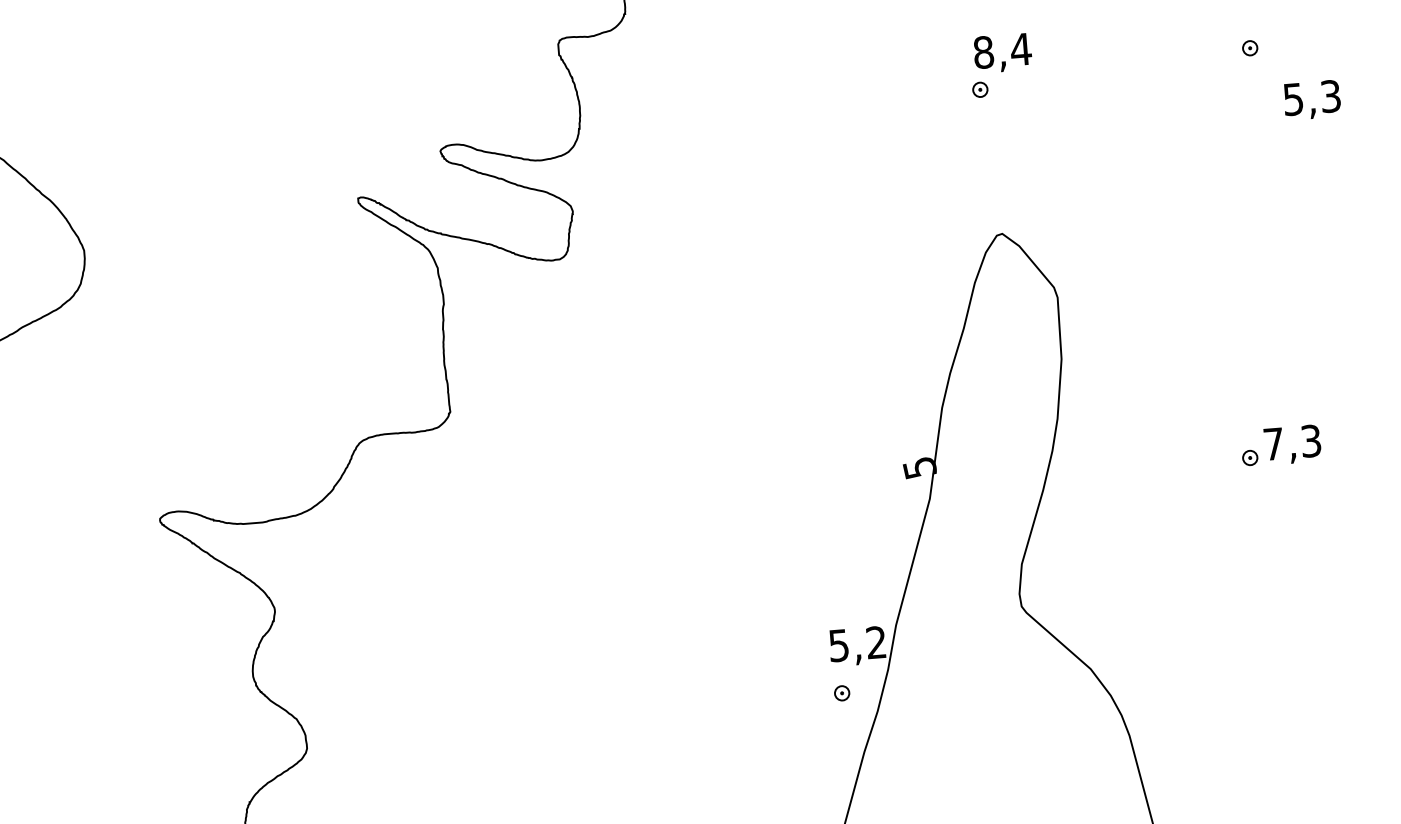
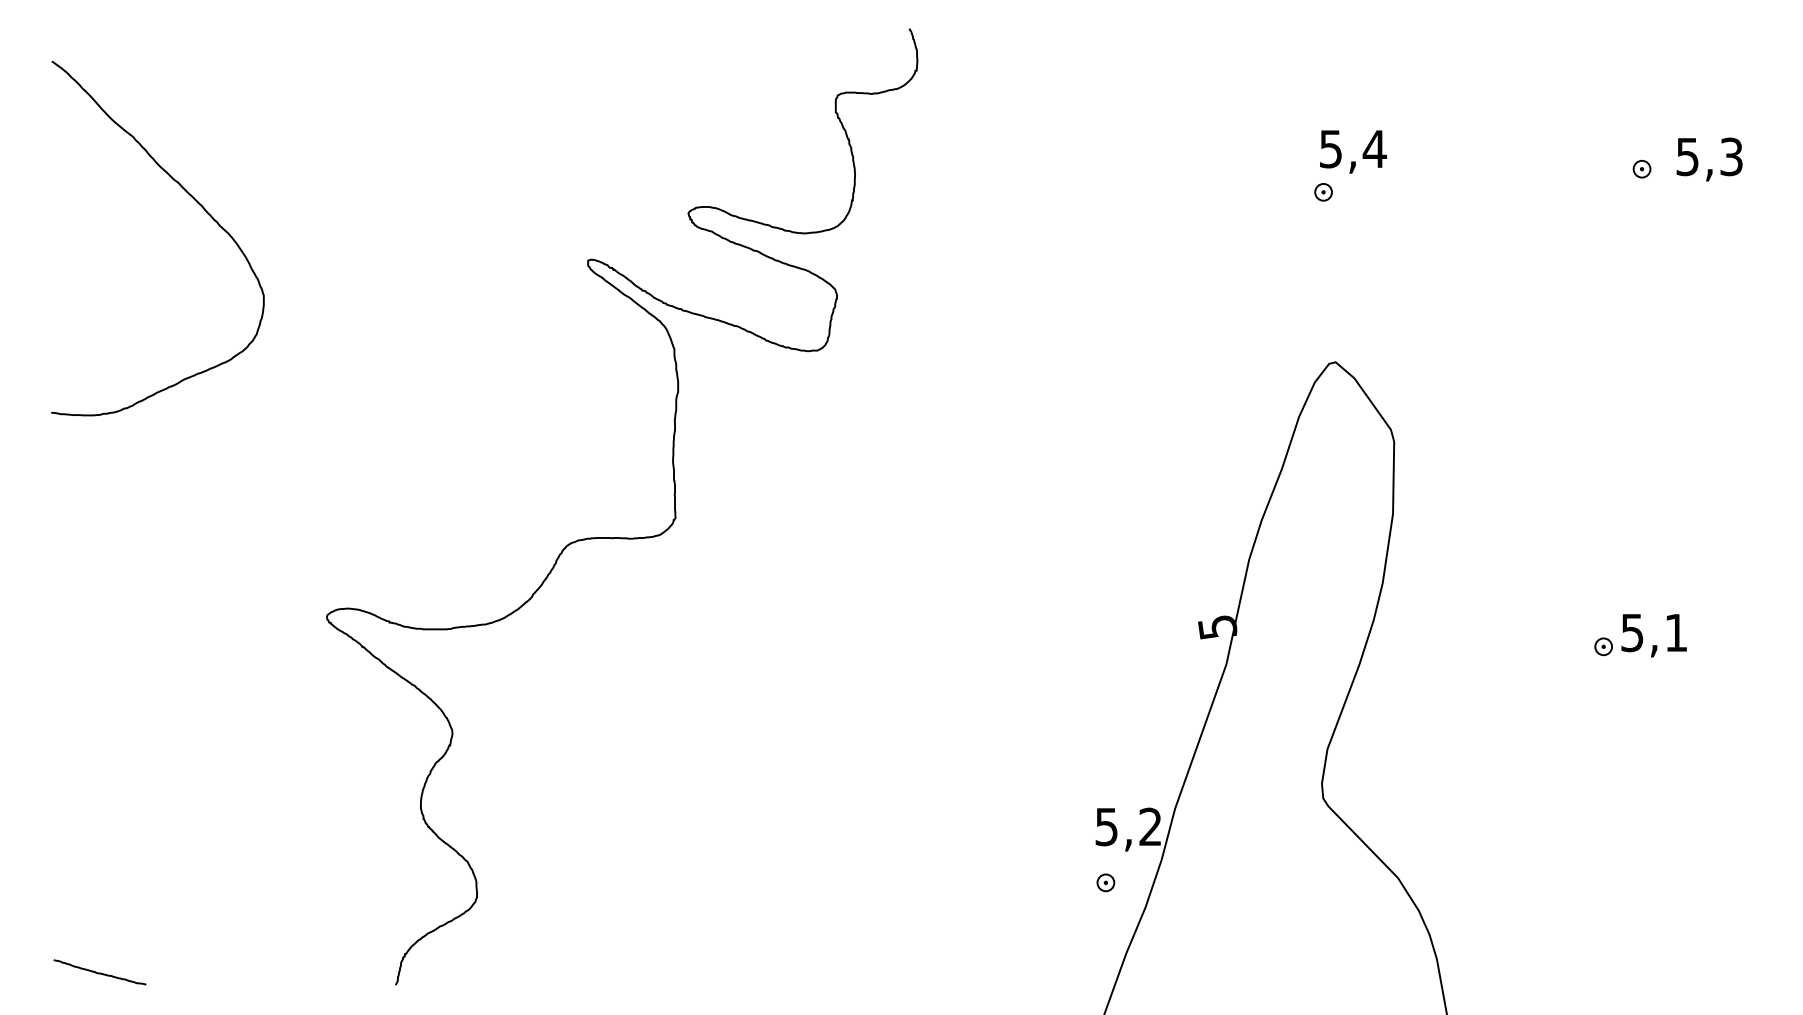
text: (983, 51) -> (1330, 148), 8,4 -> 5,4
text: (1312, 100) -> (1709, 159), moved
text: (1292, 442) -> (1654, 632), 7,3 -> 5,1

